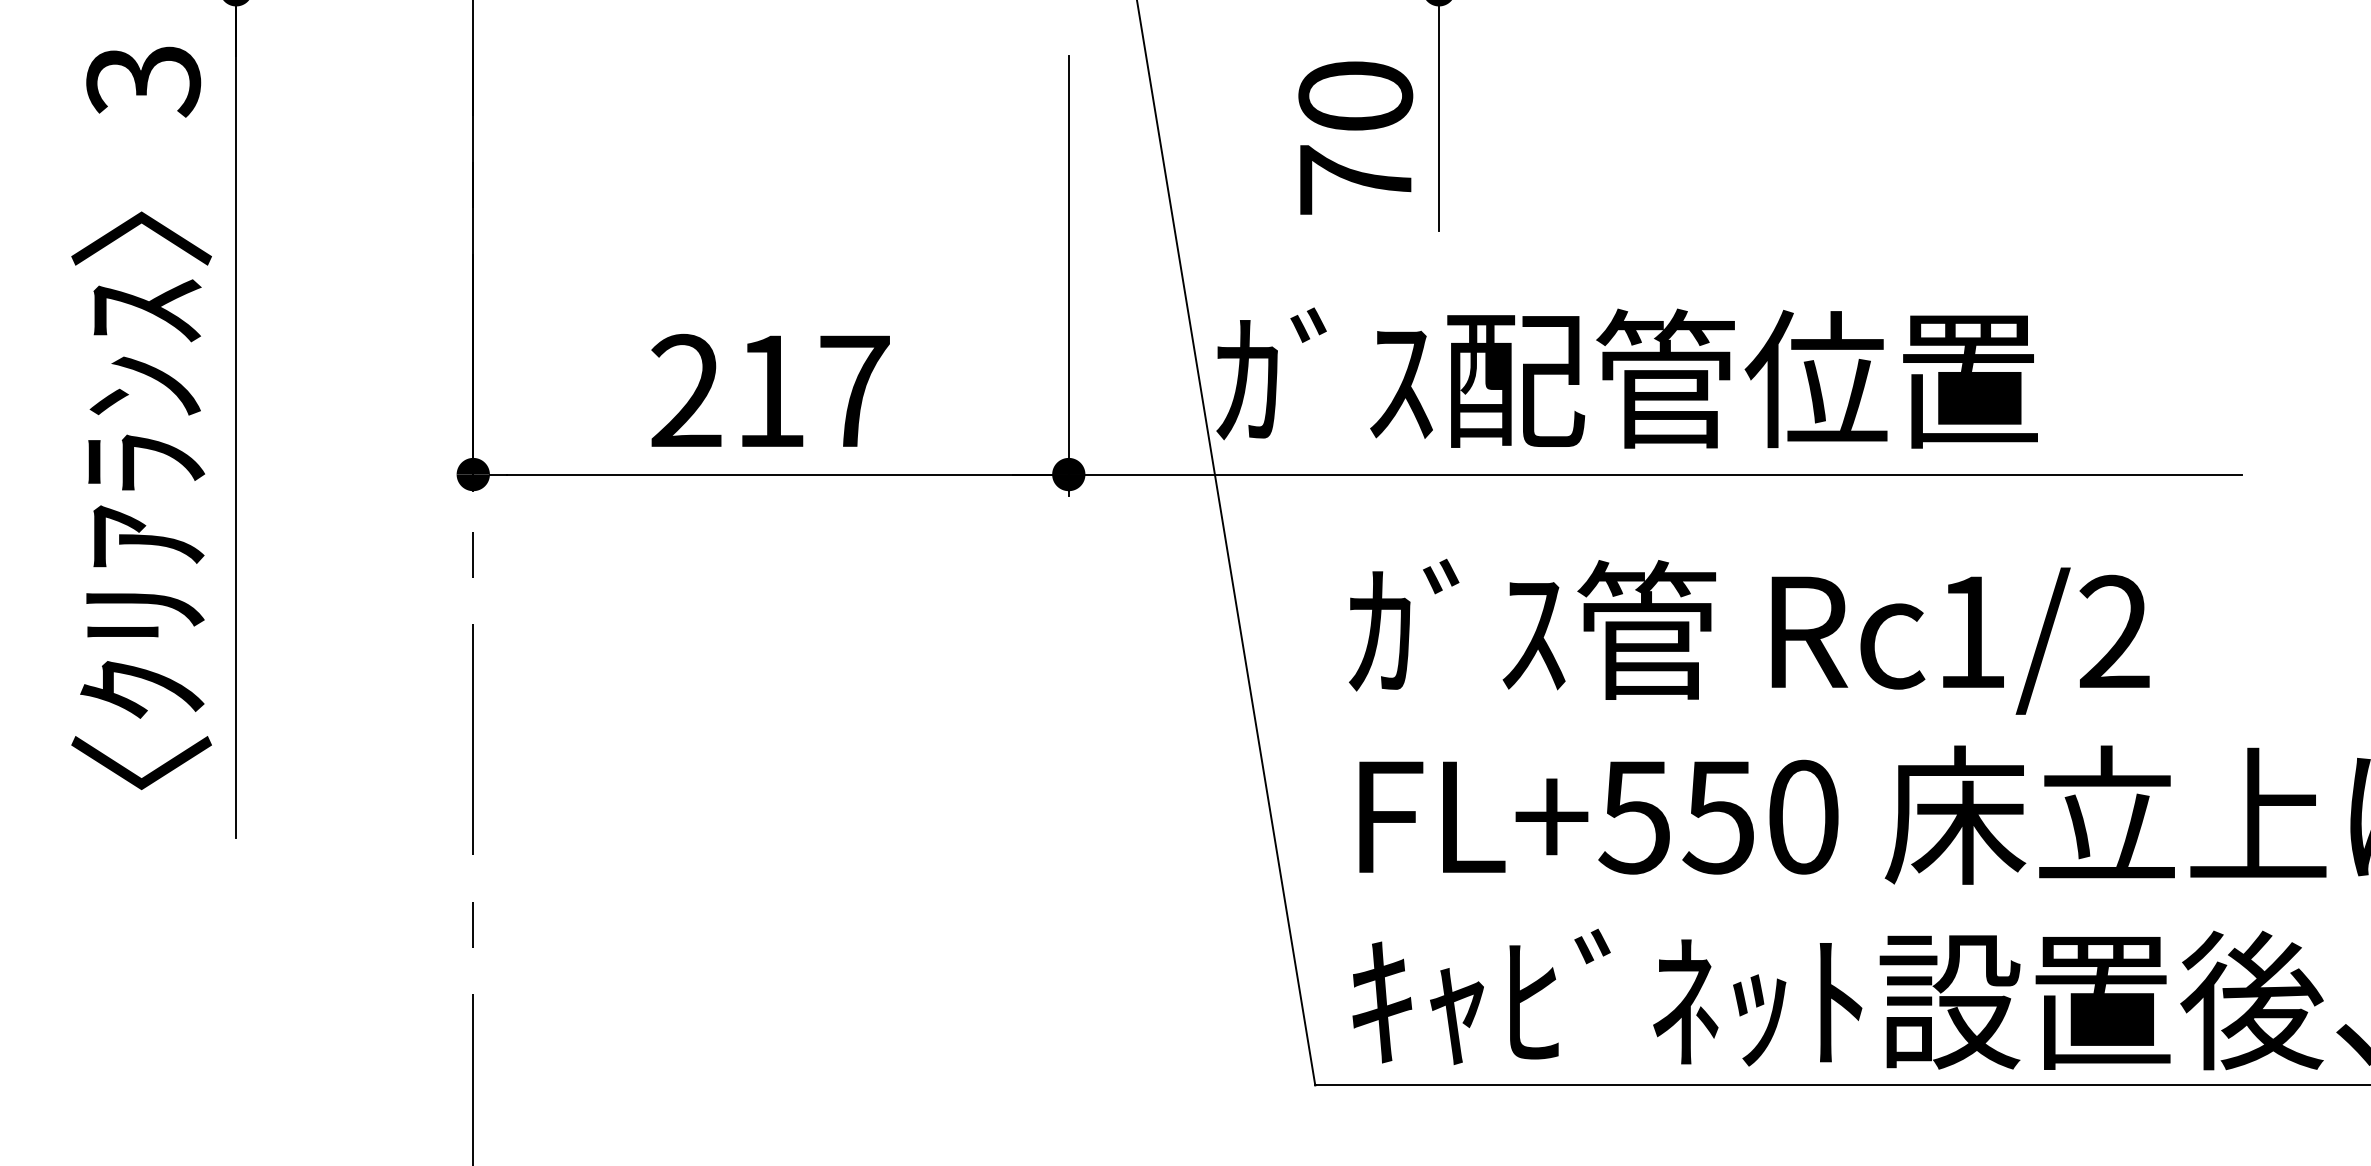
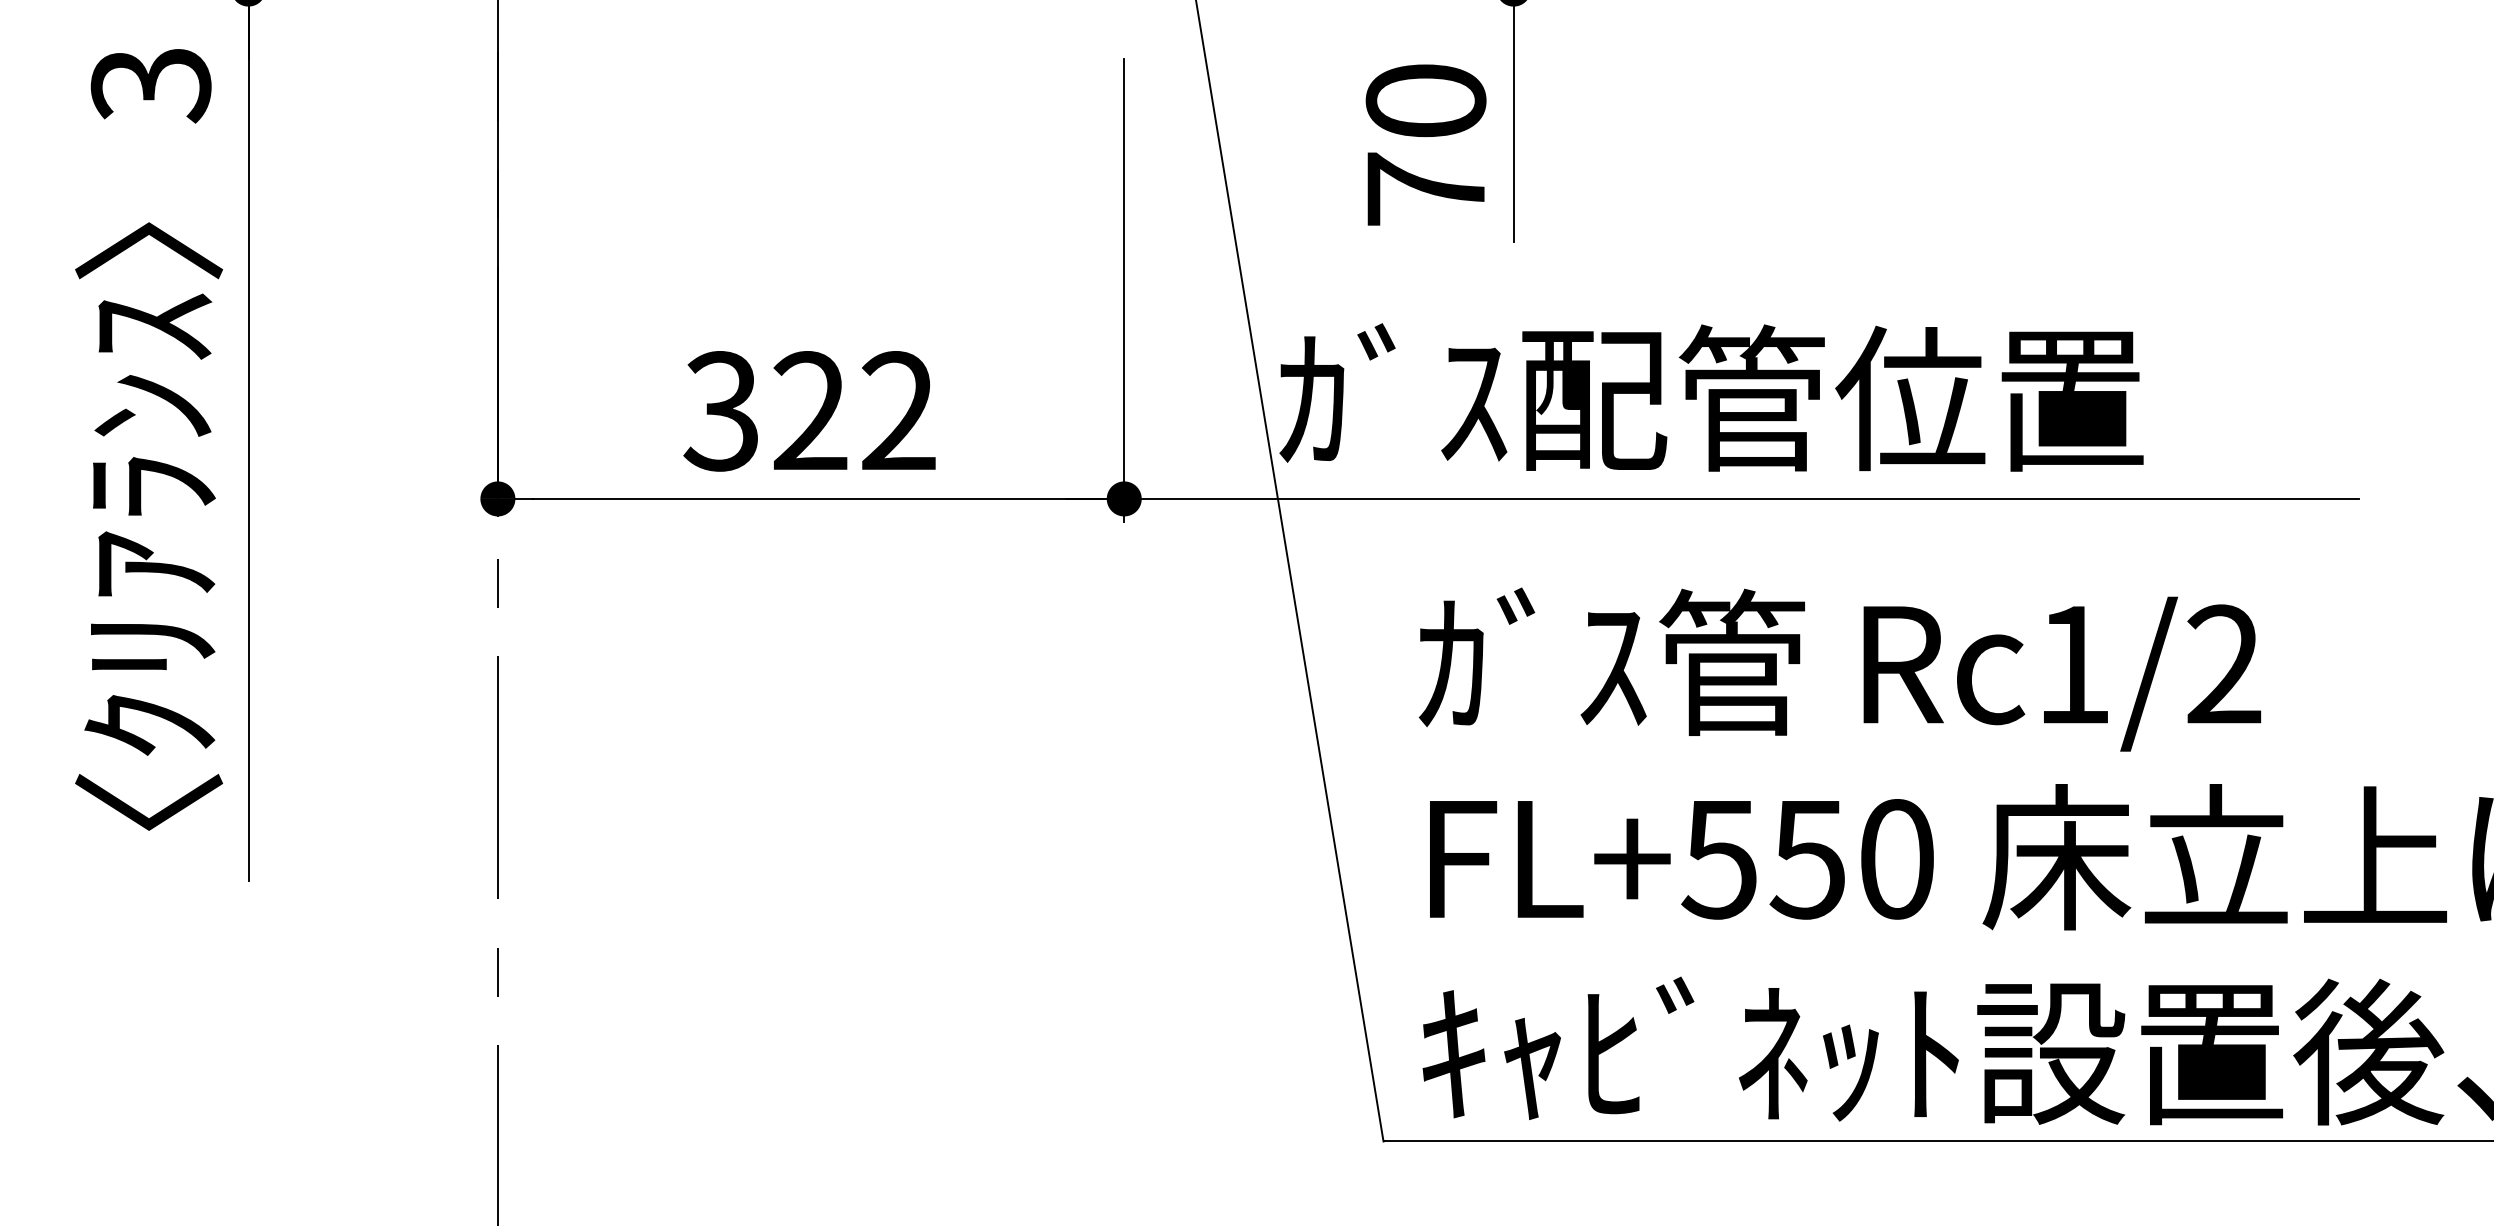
text: (769, 390) -> (809, 410), 217 -> 322

